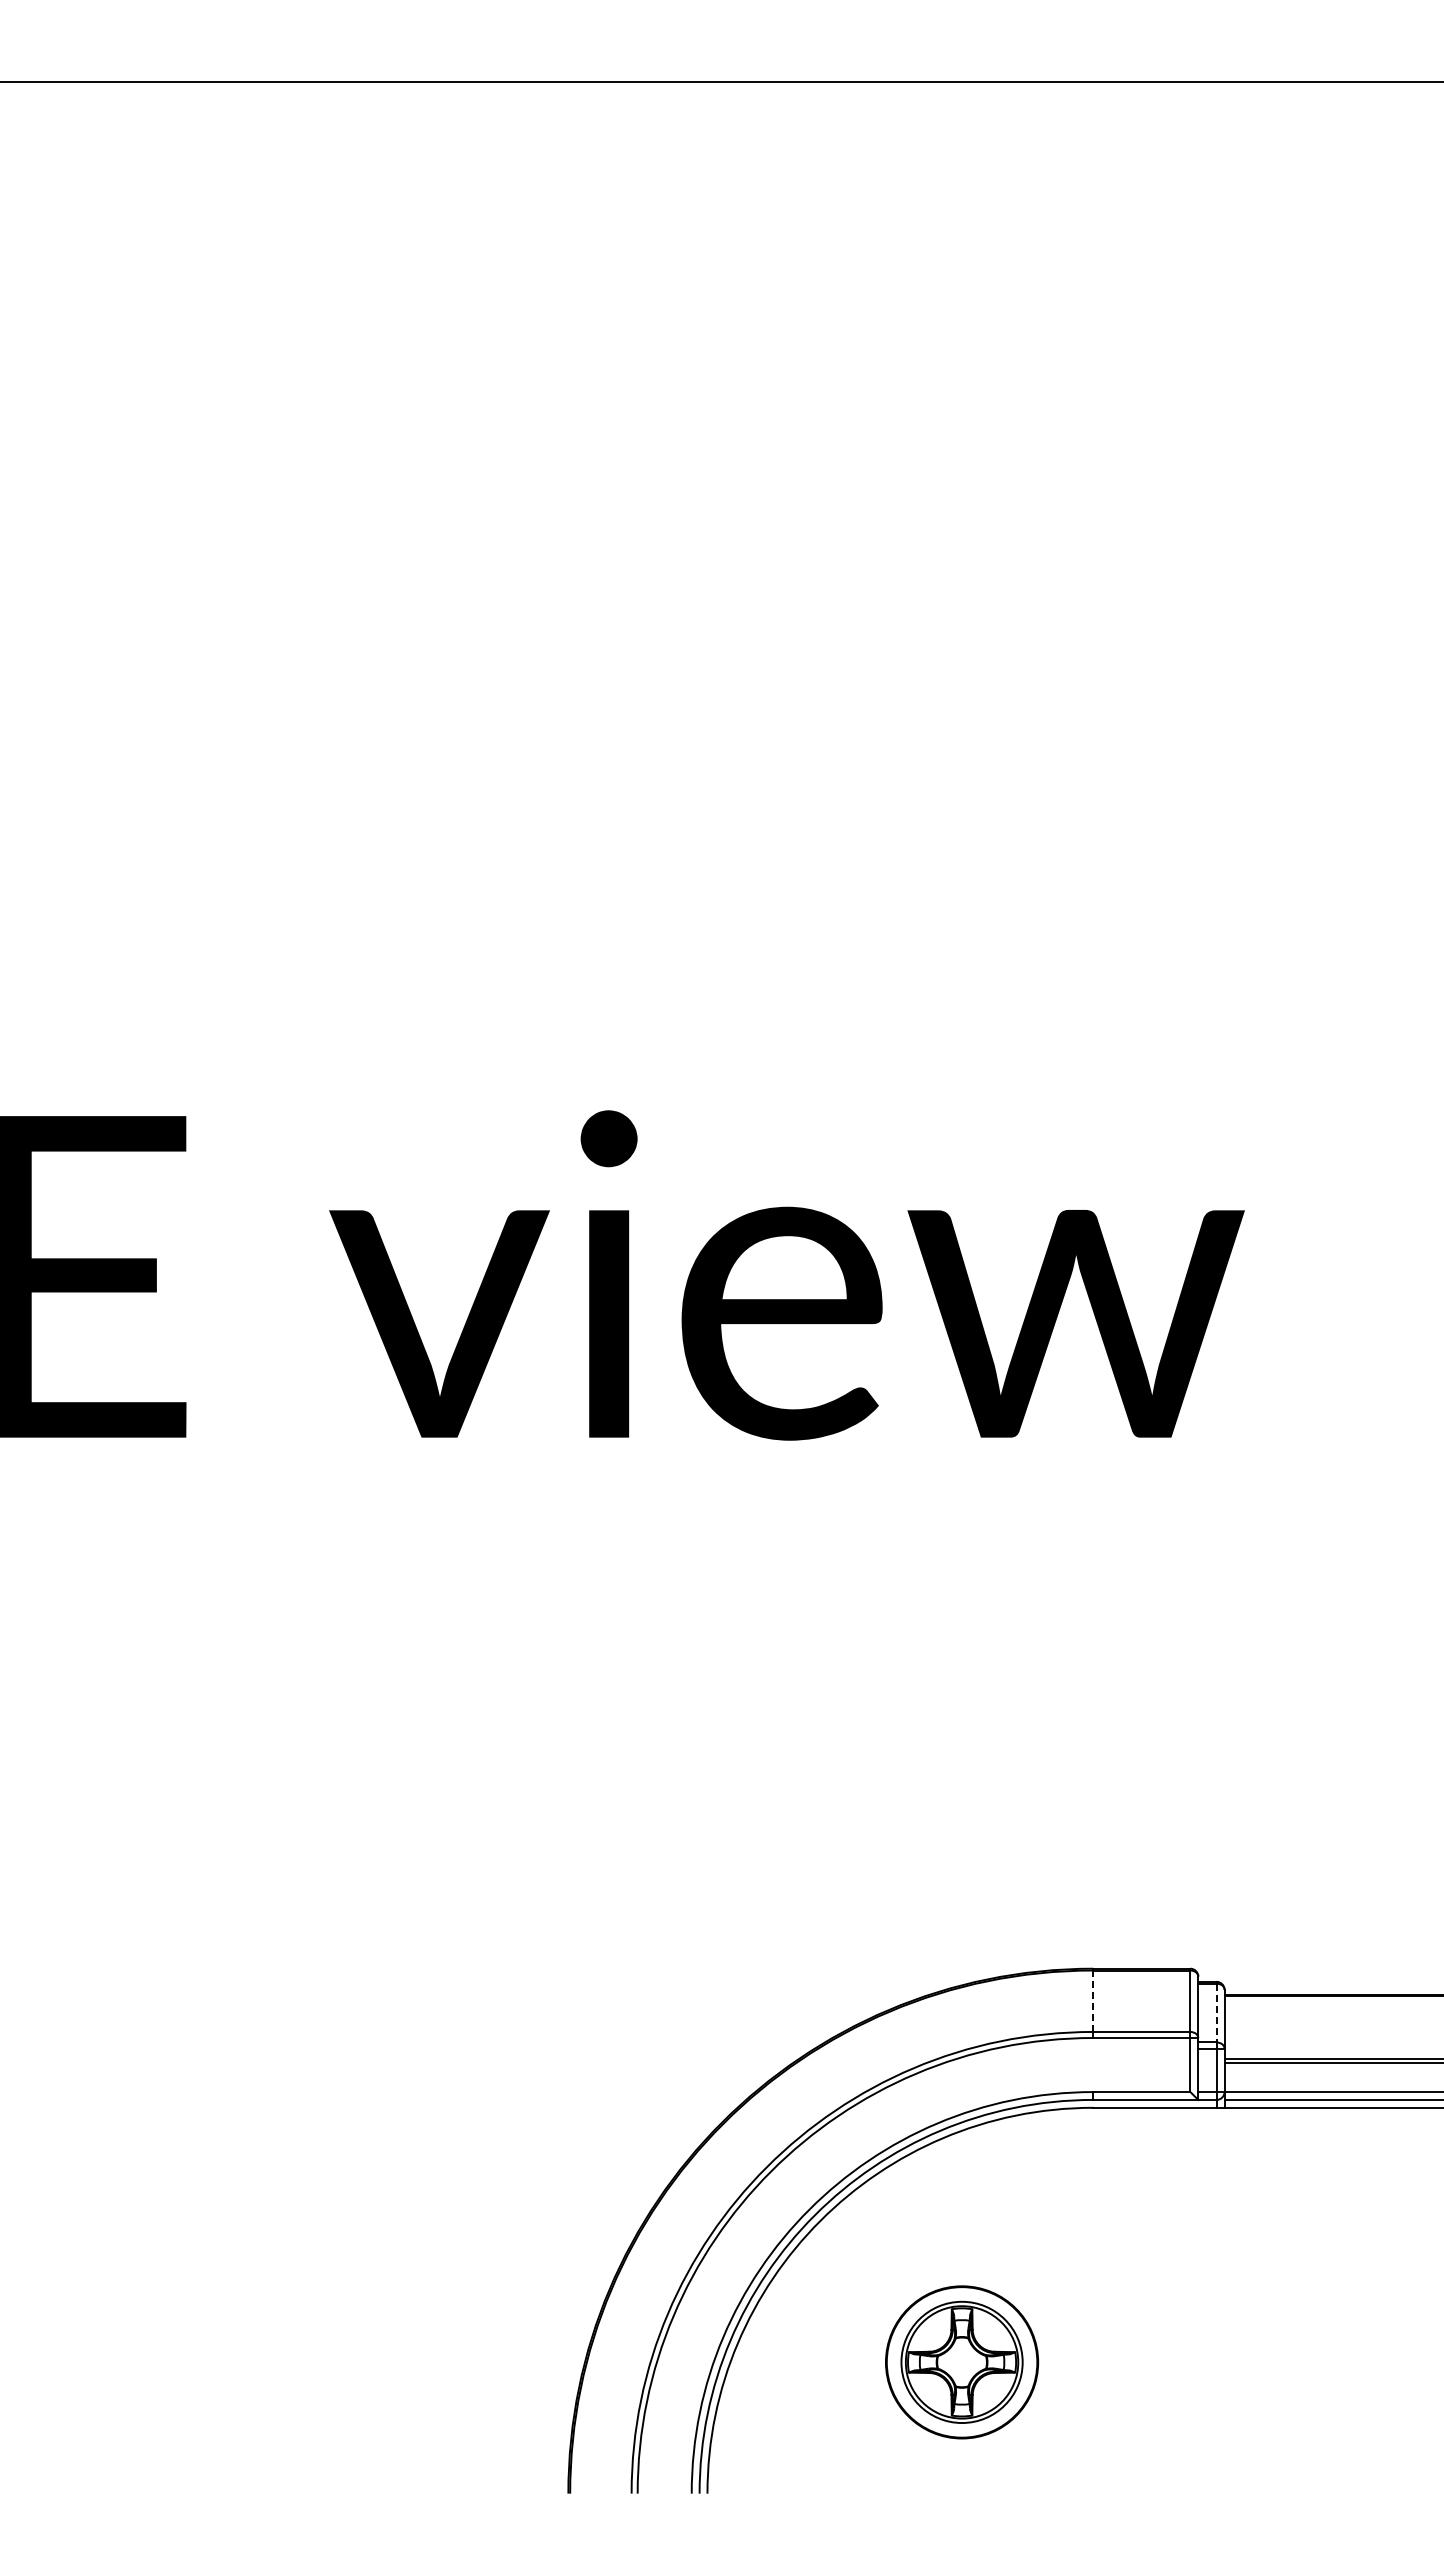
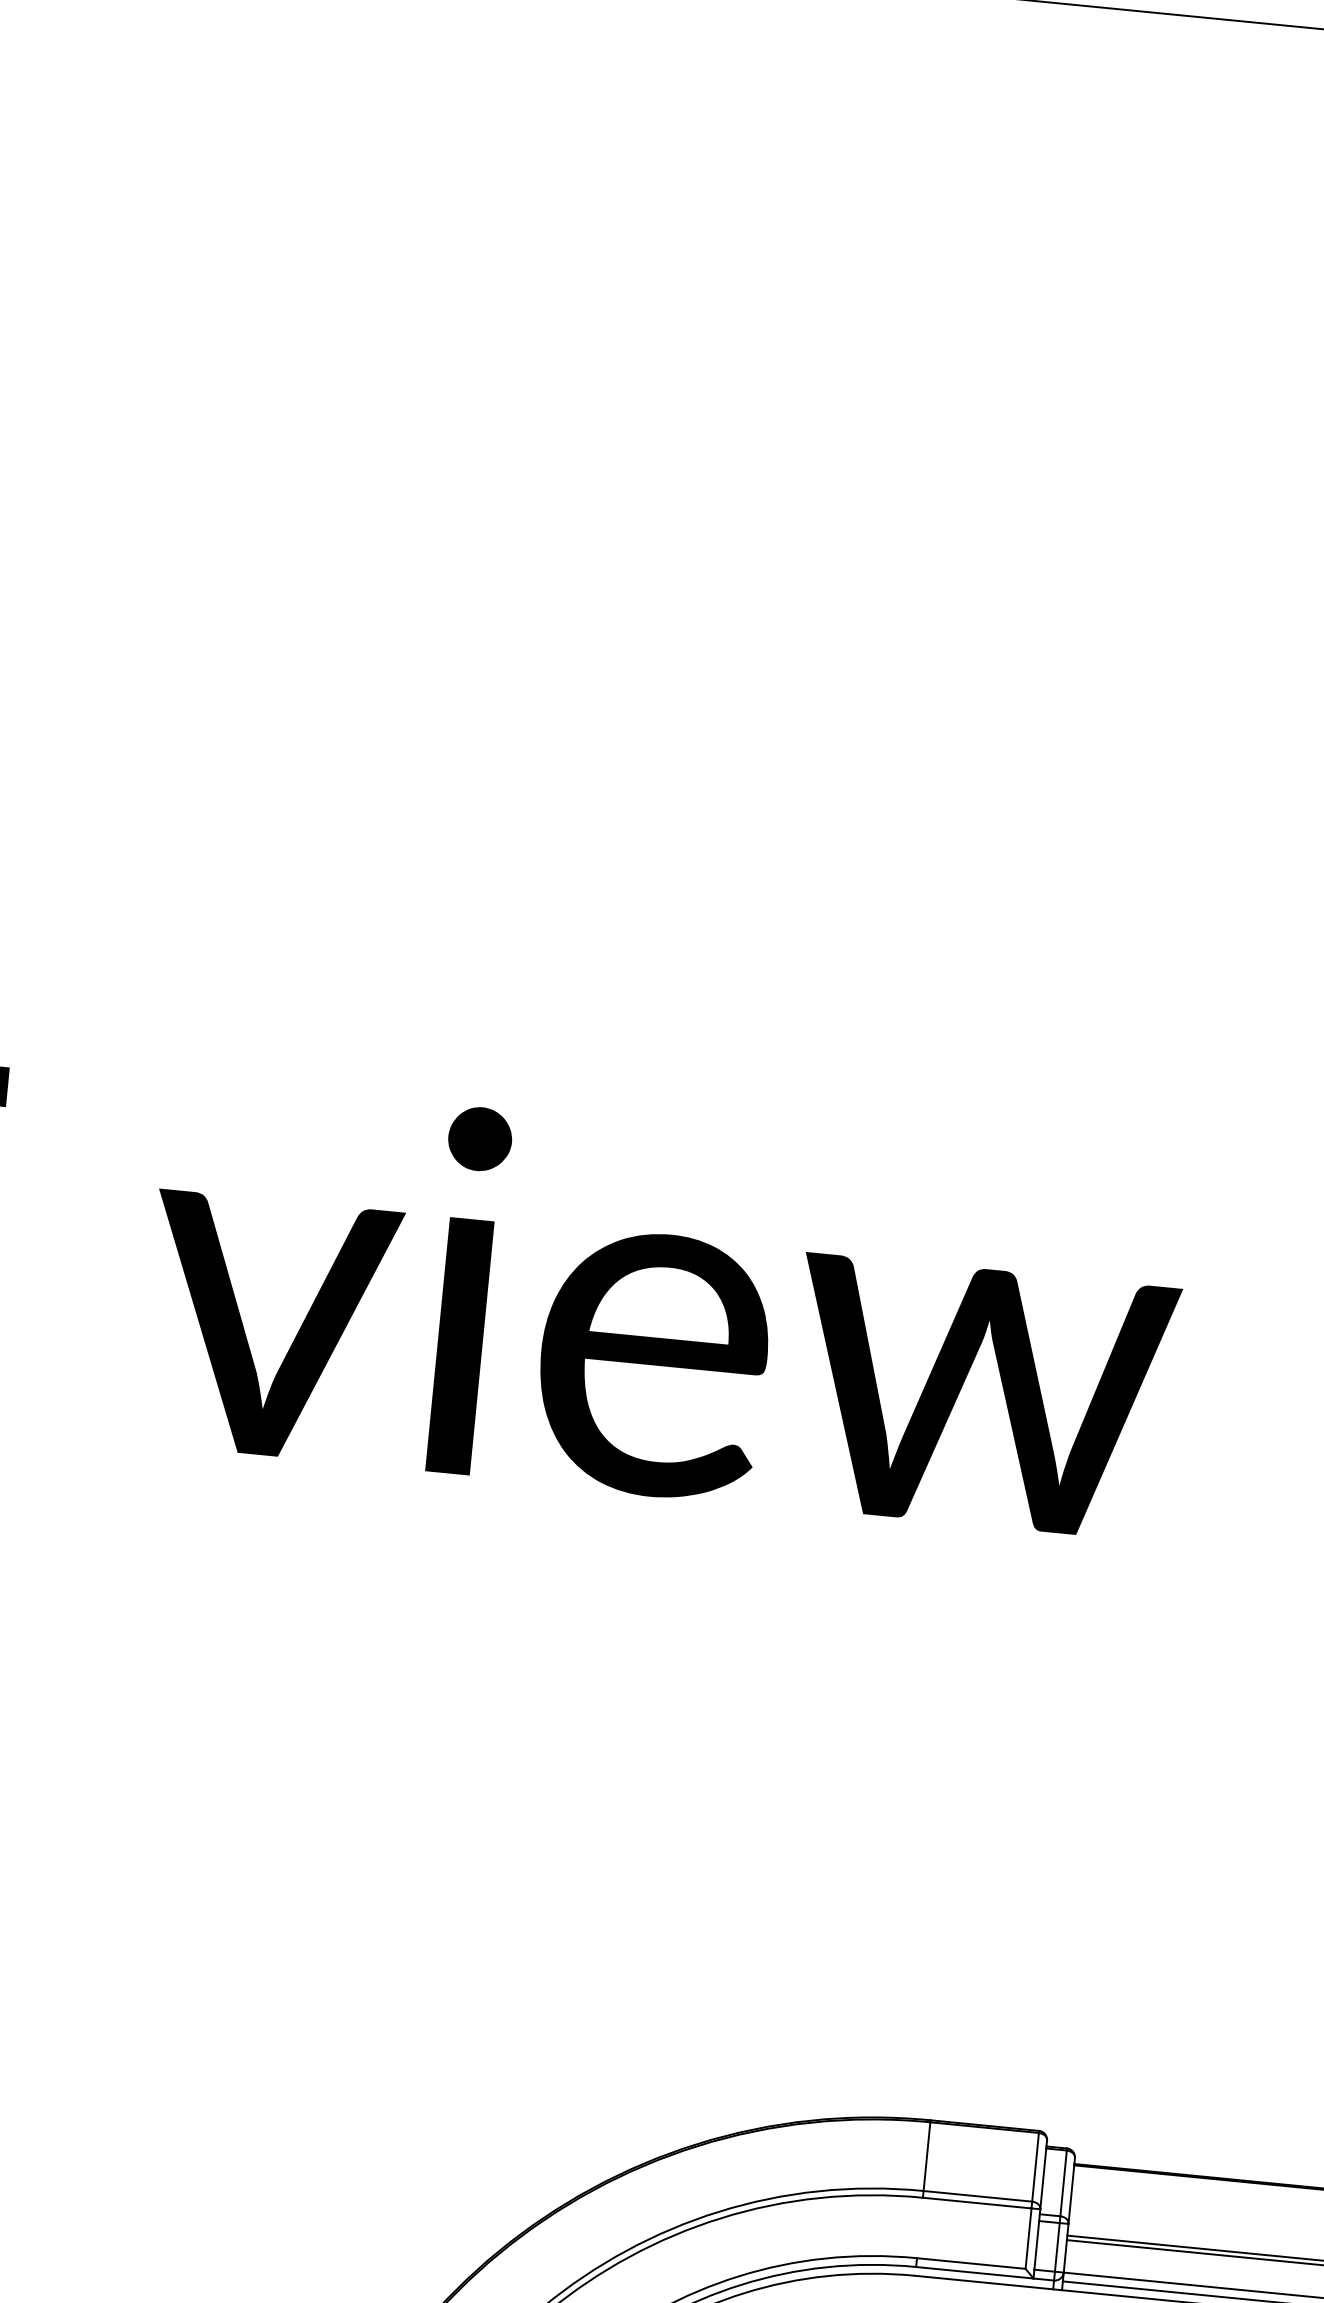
line: (1093, 2001) -> (927, 2156), dashed -> solid
line: (1216, 2013) -> (1063, 2183), dashed -> solid

